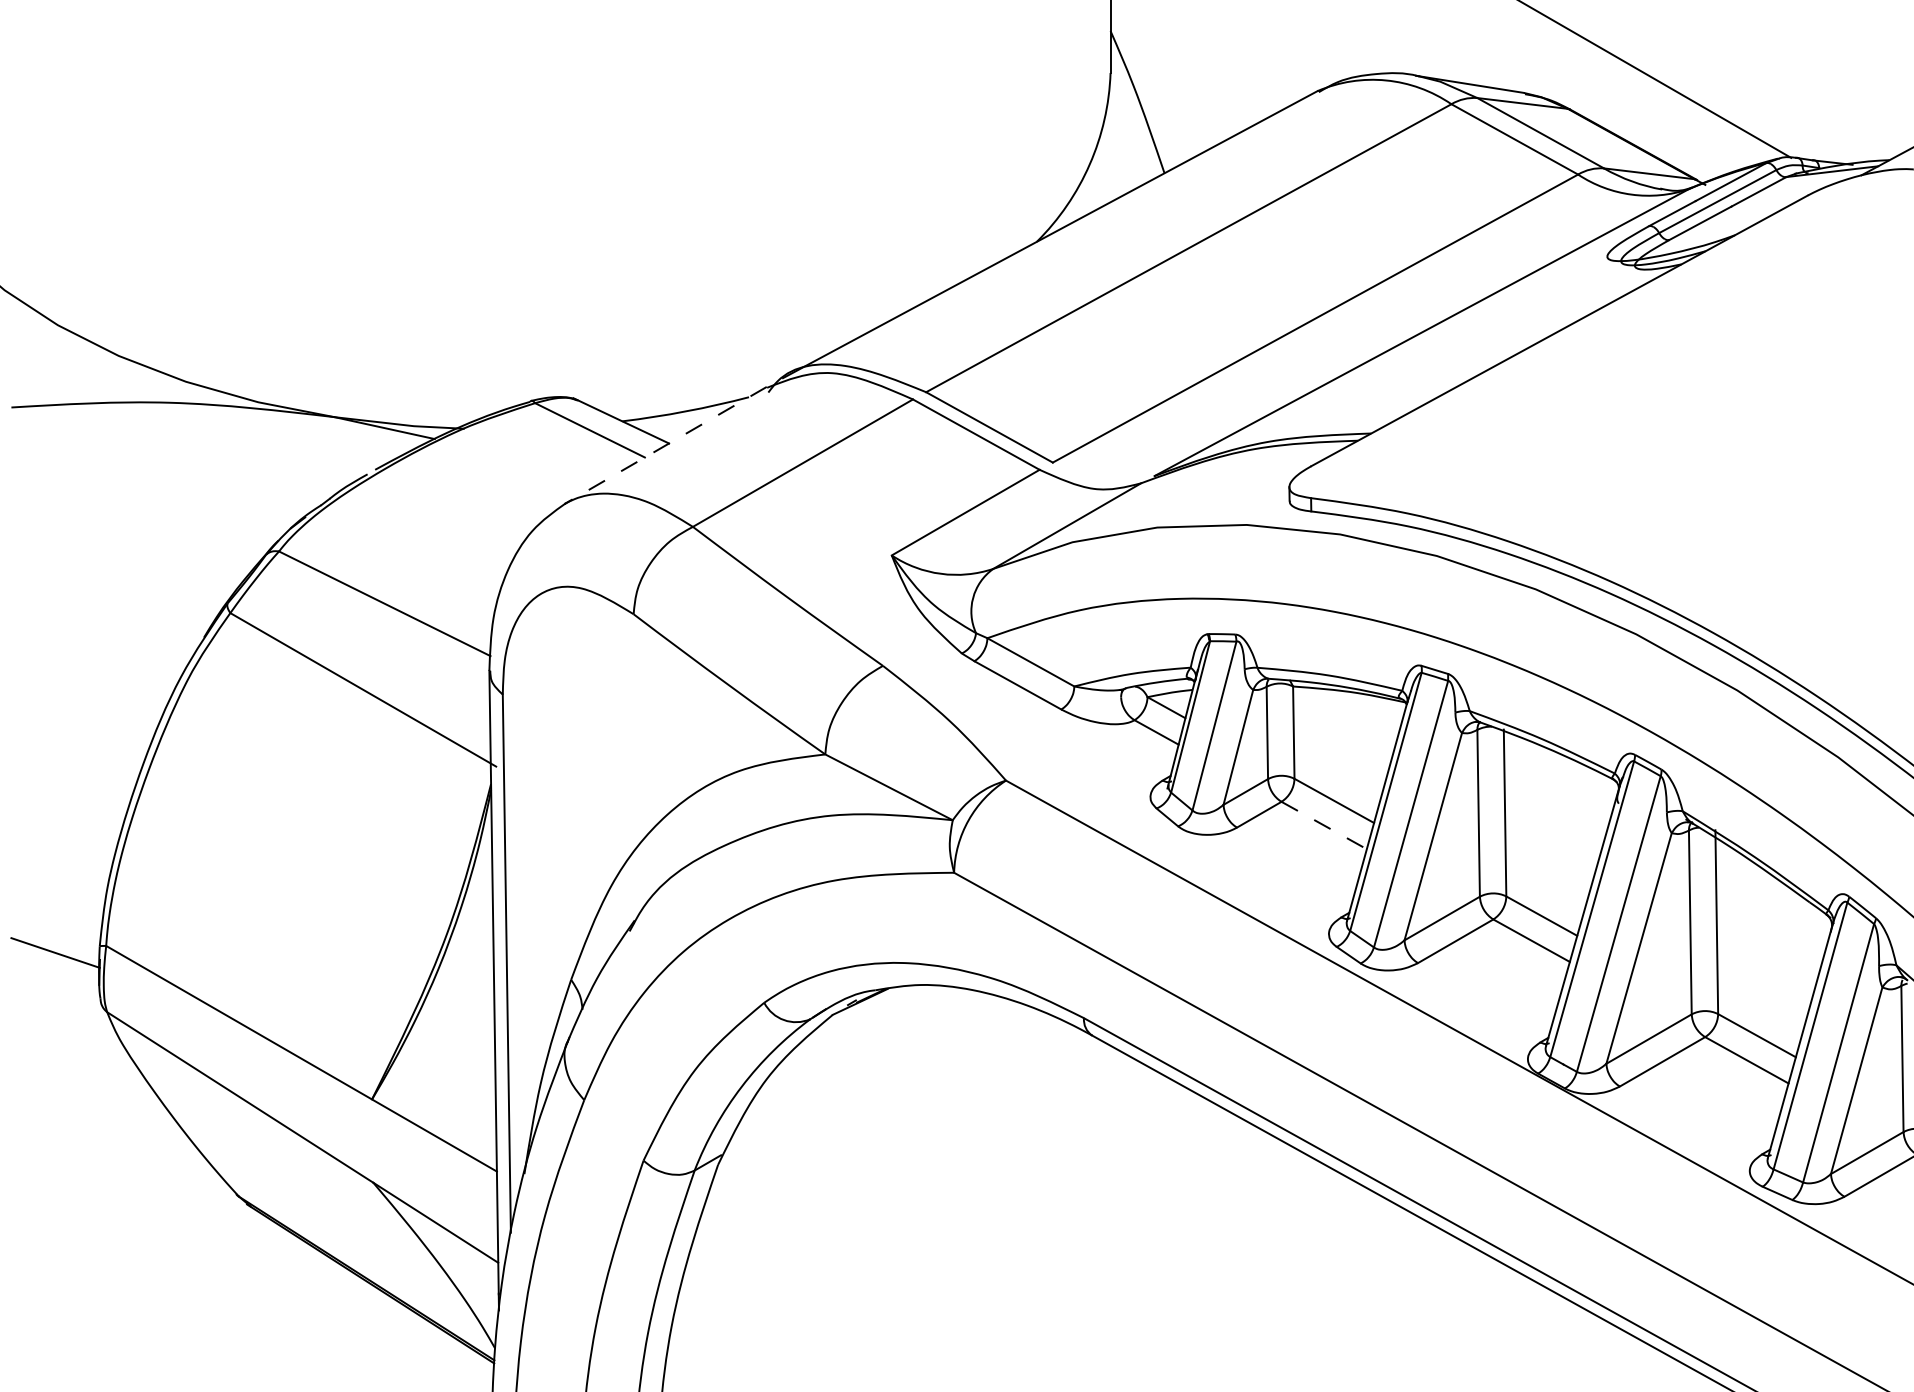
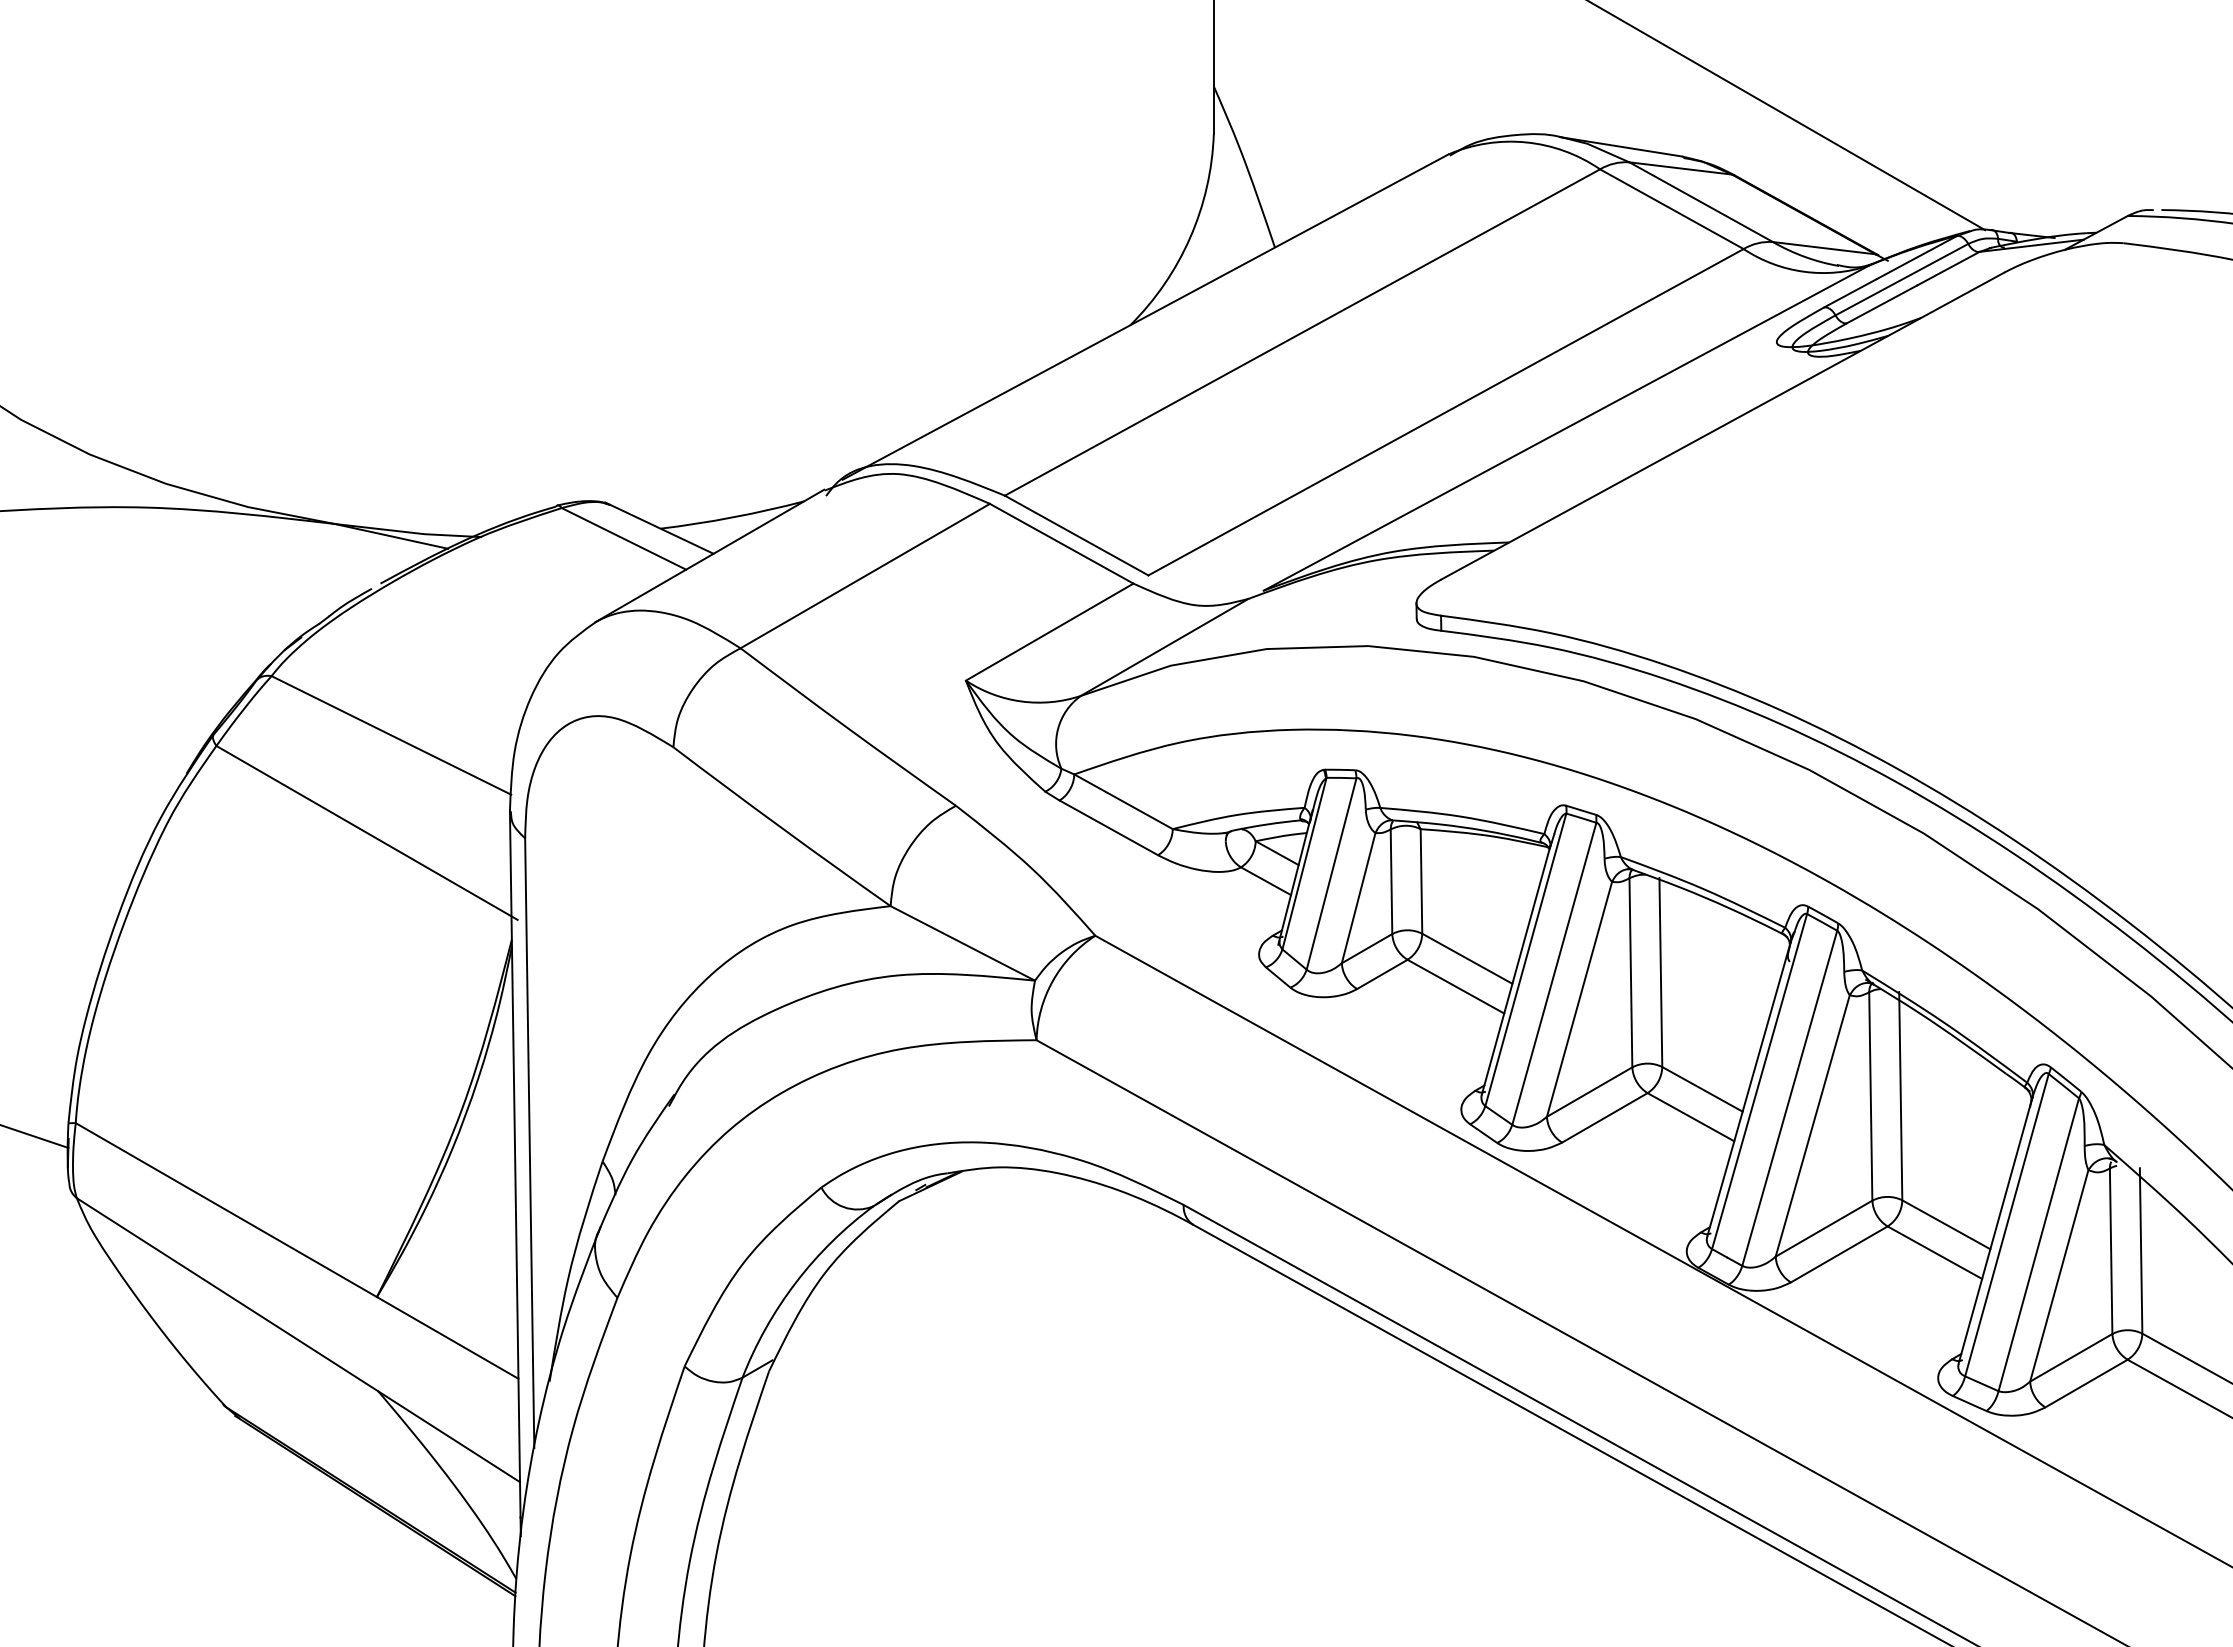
line: (665, 445) -> (709, 556), dashed -> solid
line: (1324, 825) -> (1456, 986), dashed -> solid

